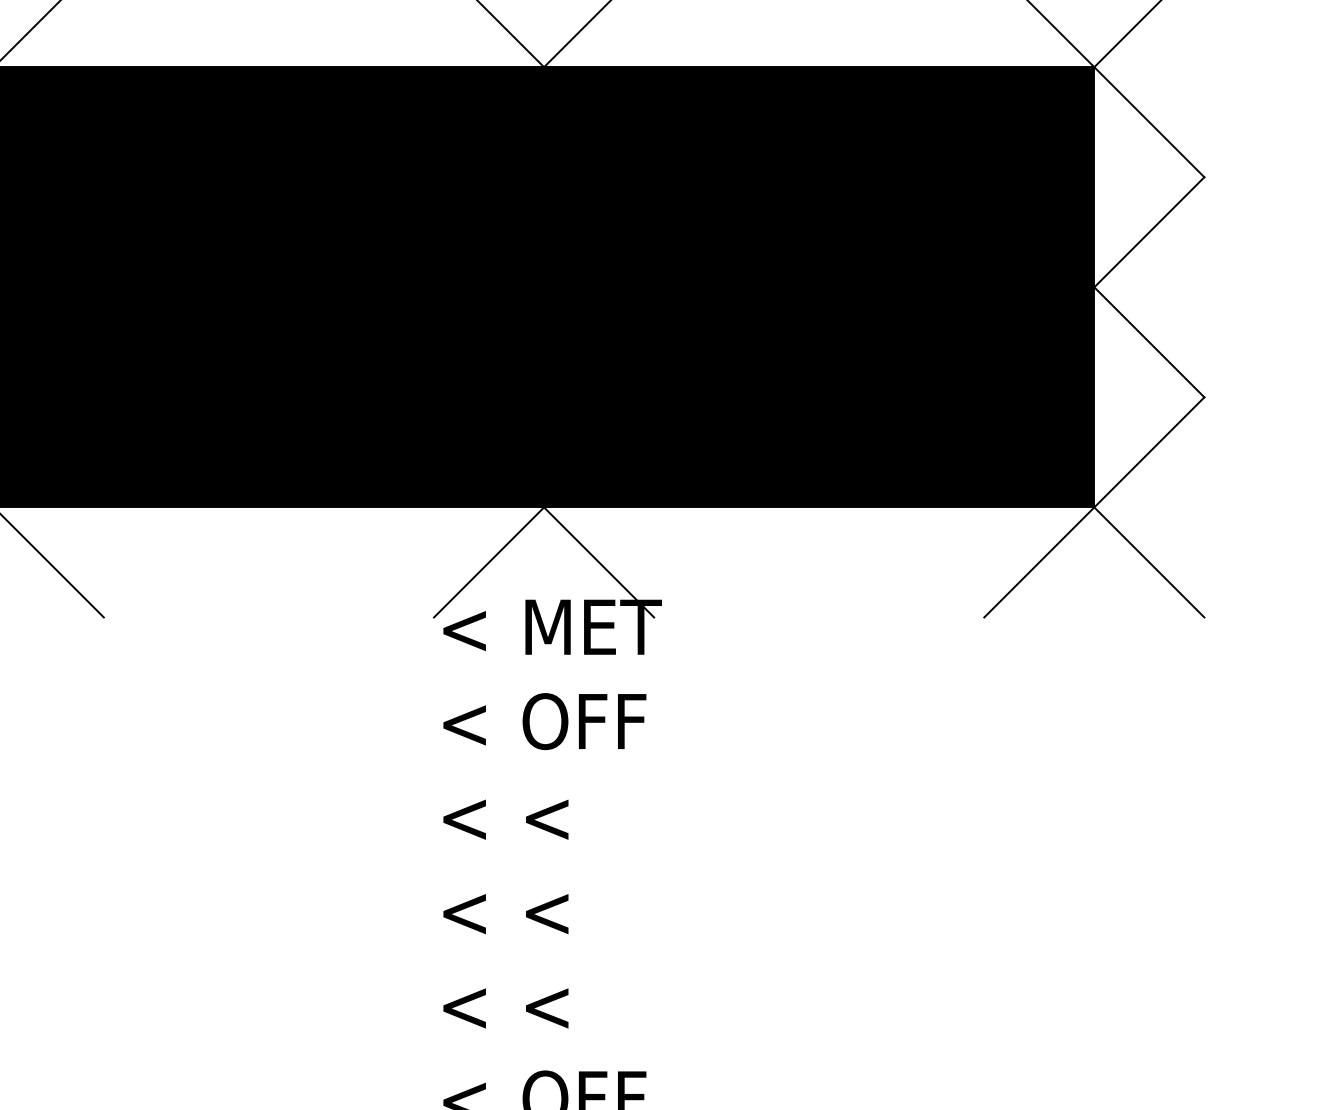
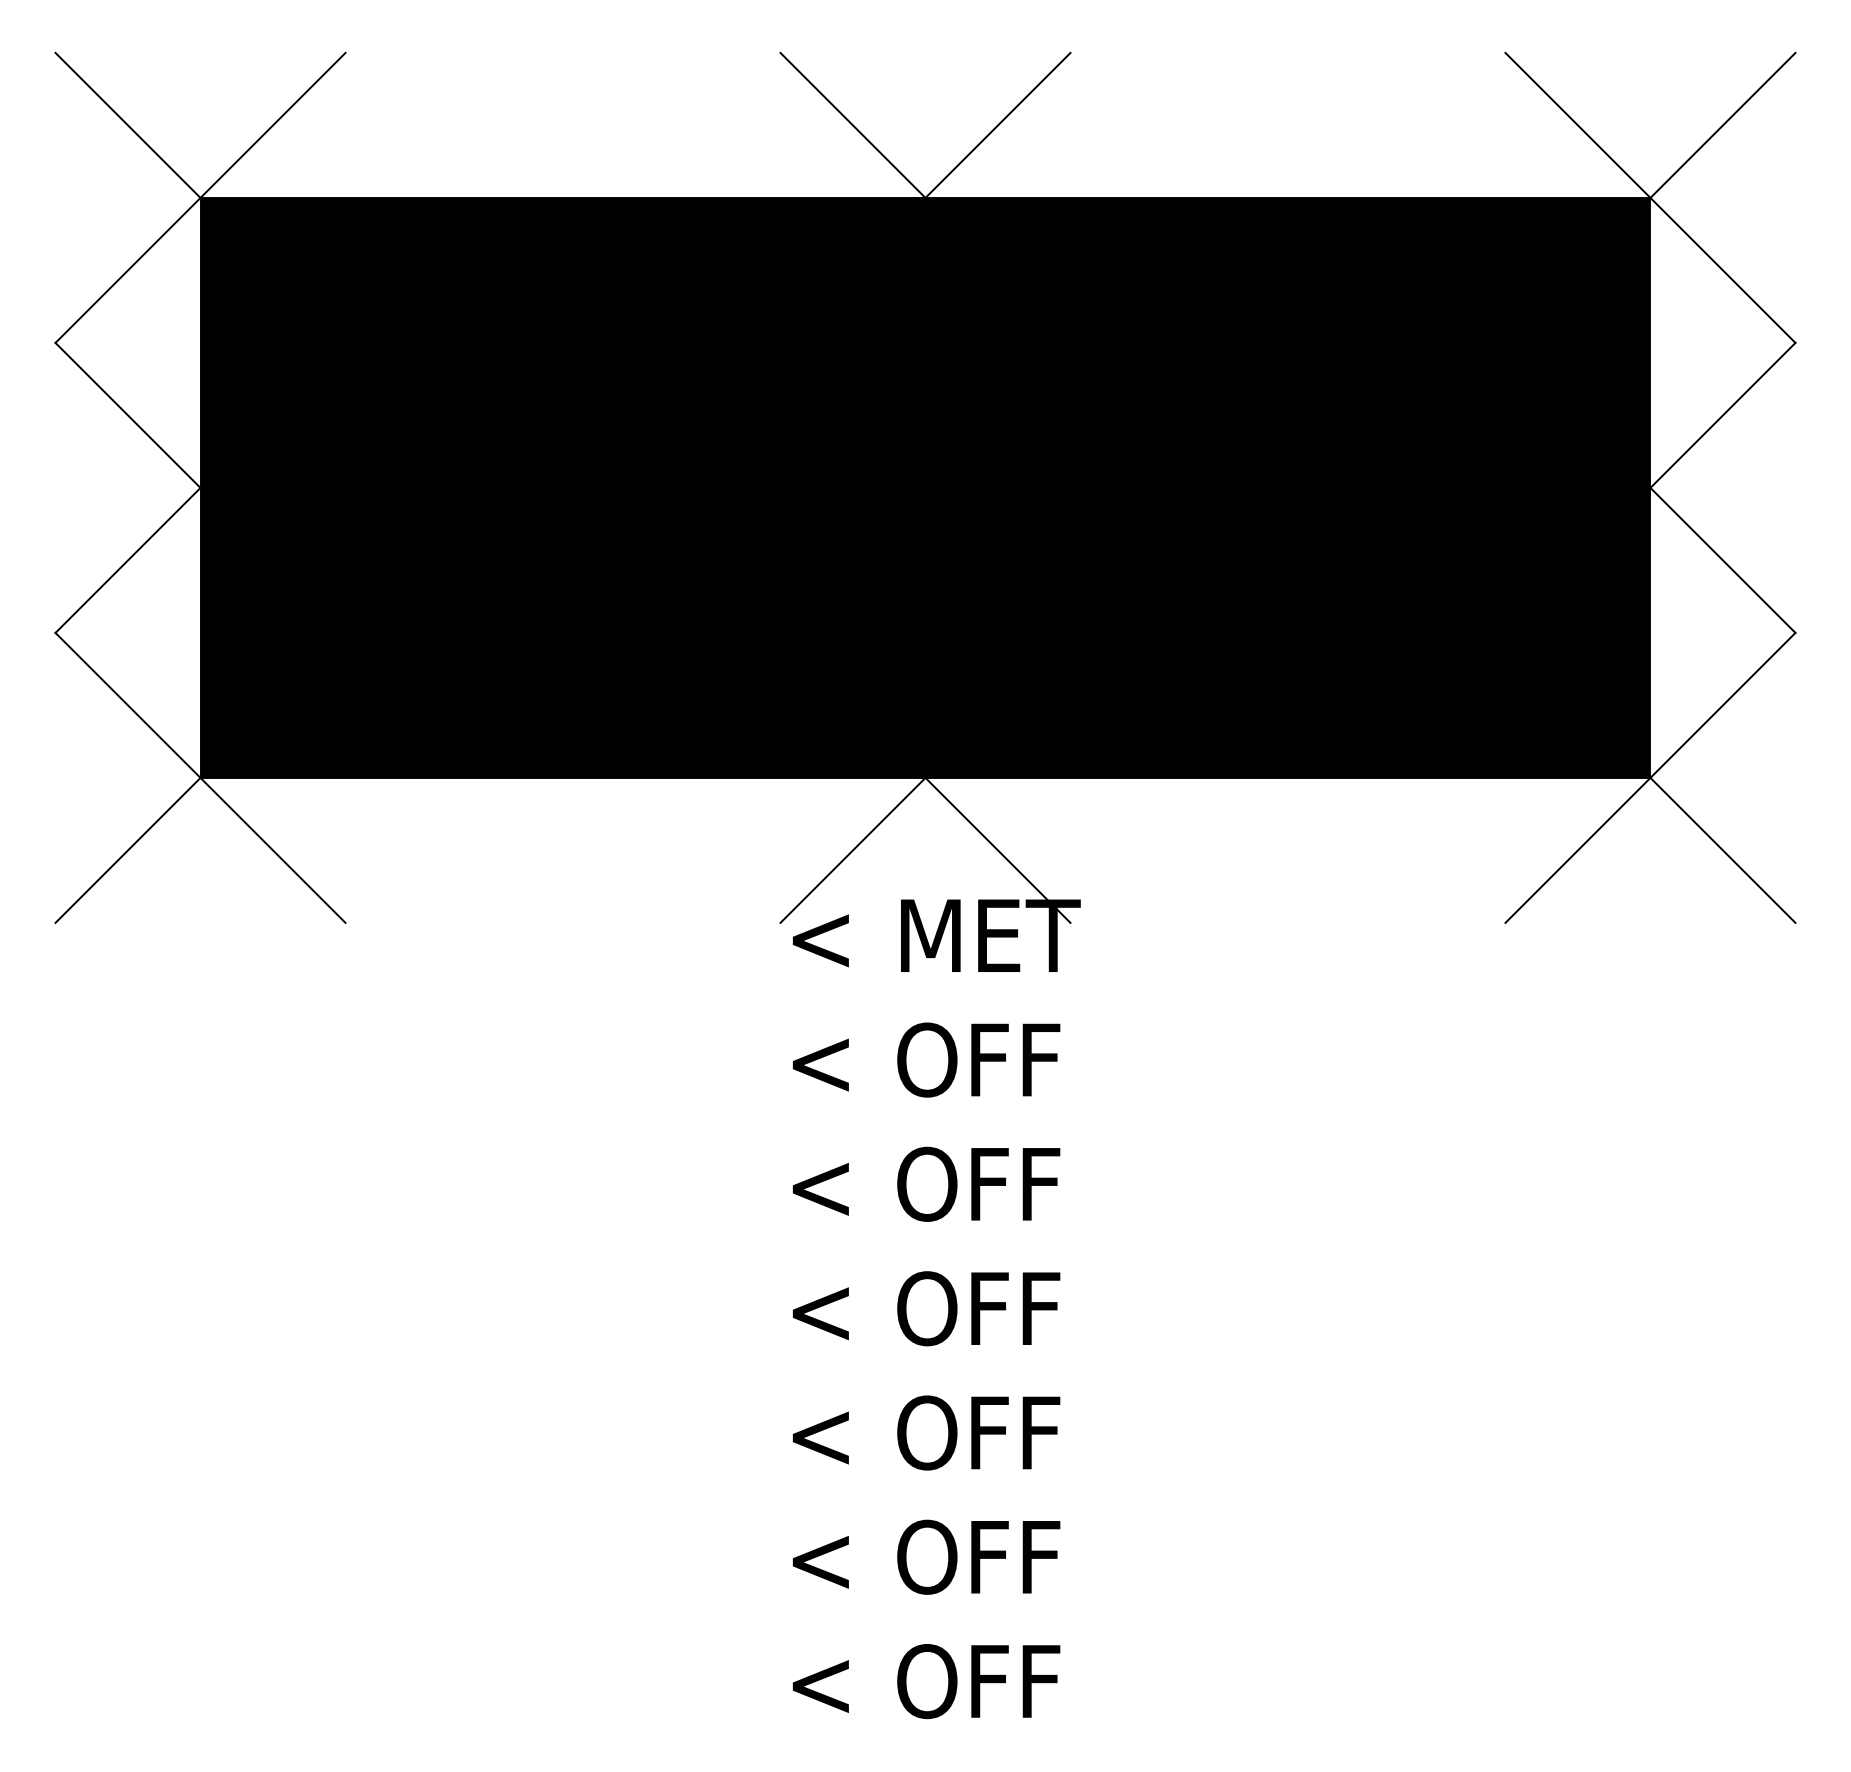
text: (584, 815) -> (978, 1183), < -> OFF
text: (584, 910) -> (978, 1308), < -> OFF
text: (584, 1004) -> (978, 1432), < -> OFF

